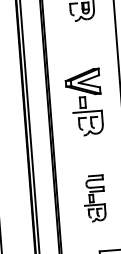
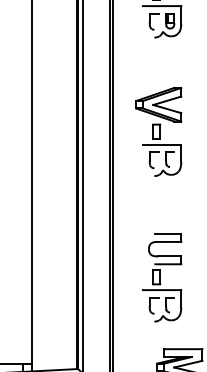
part: (84, 102) -> (158, 131), moved
part: (94, 198) -> (162, 277), size x1.43

